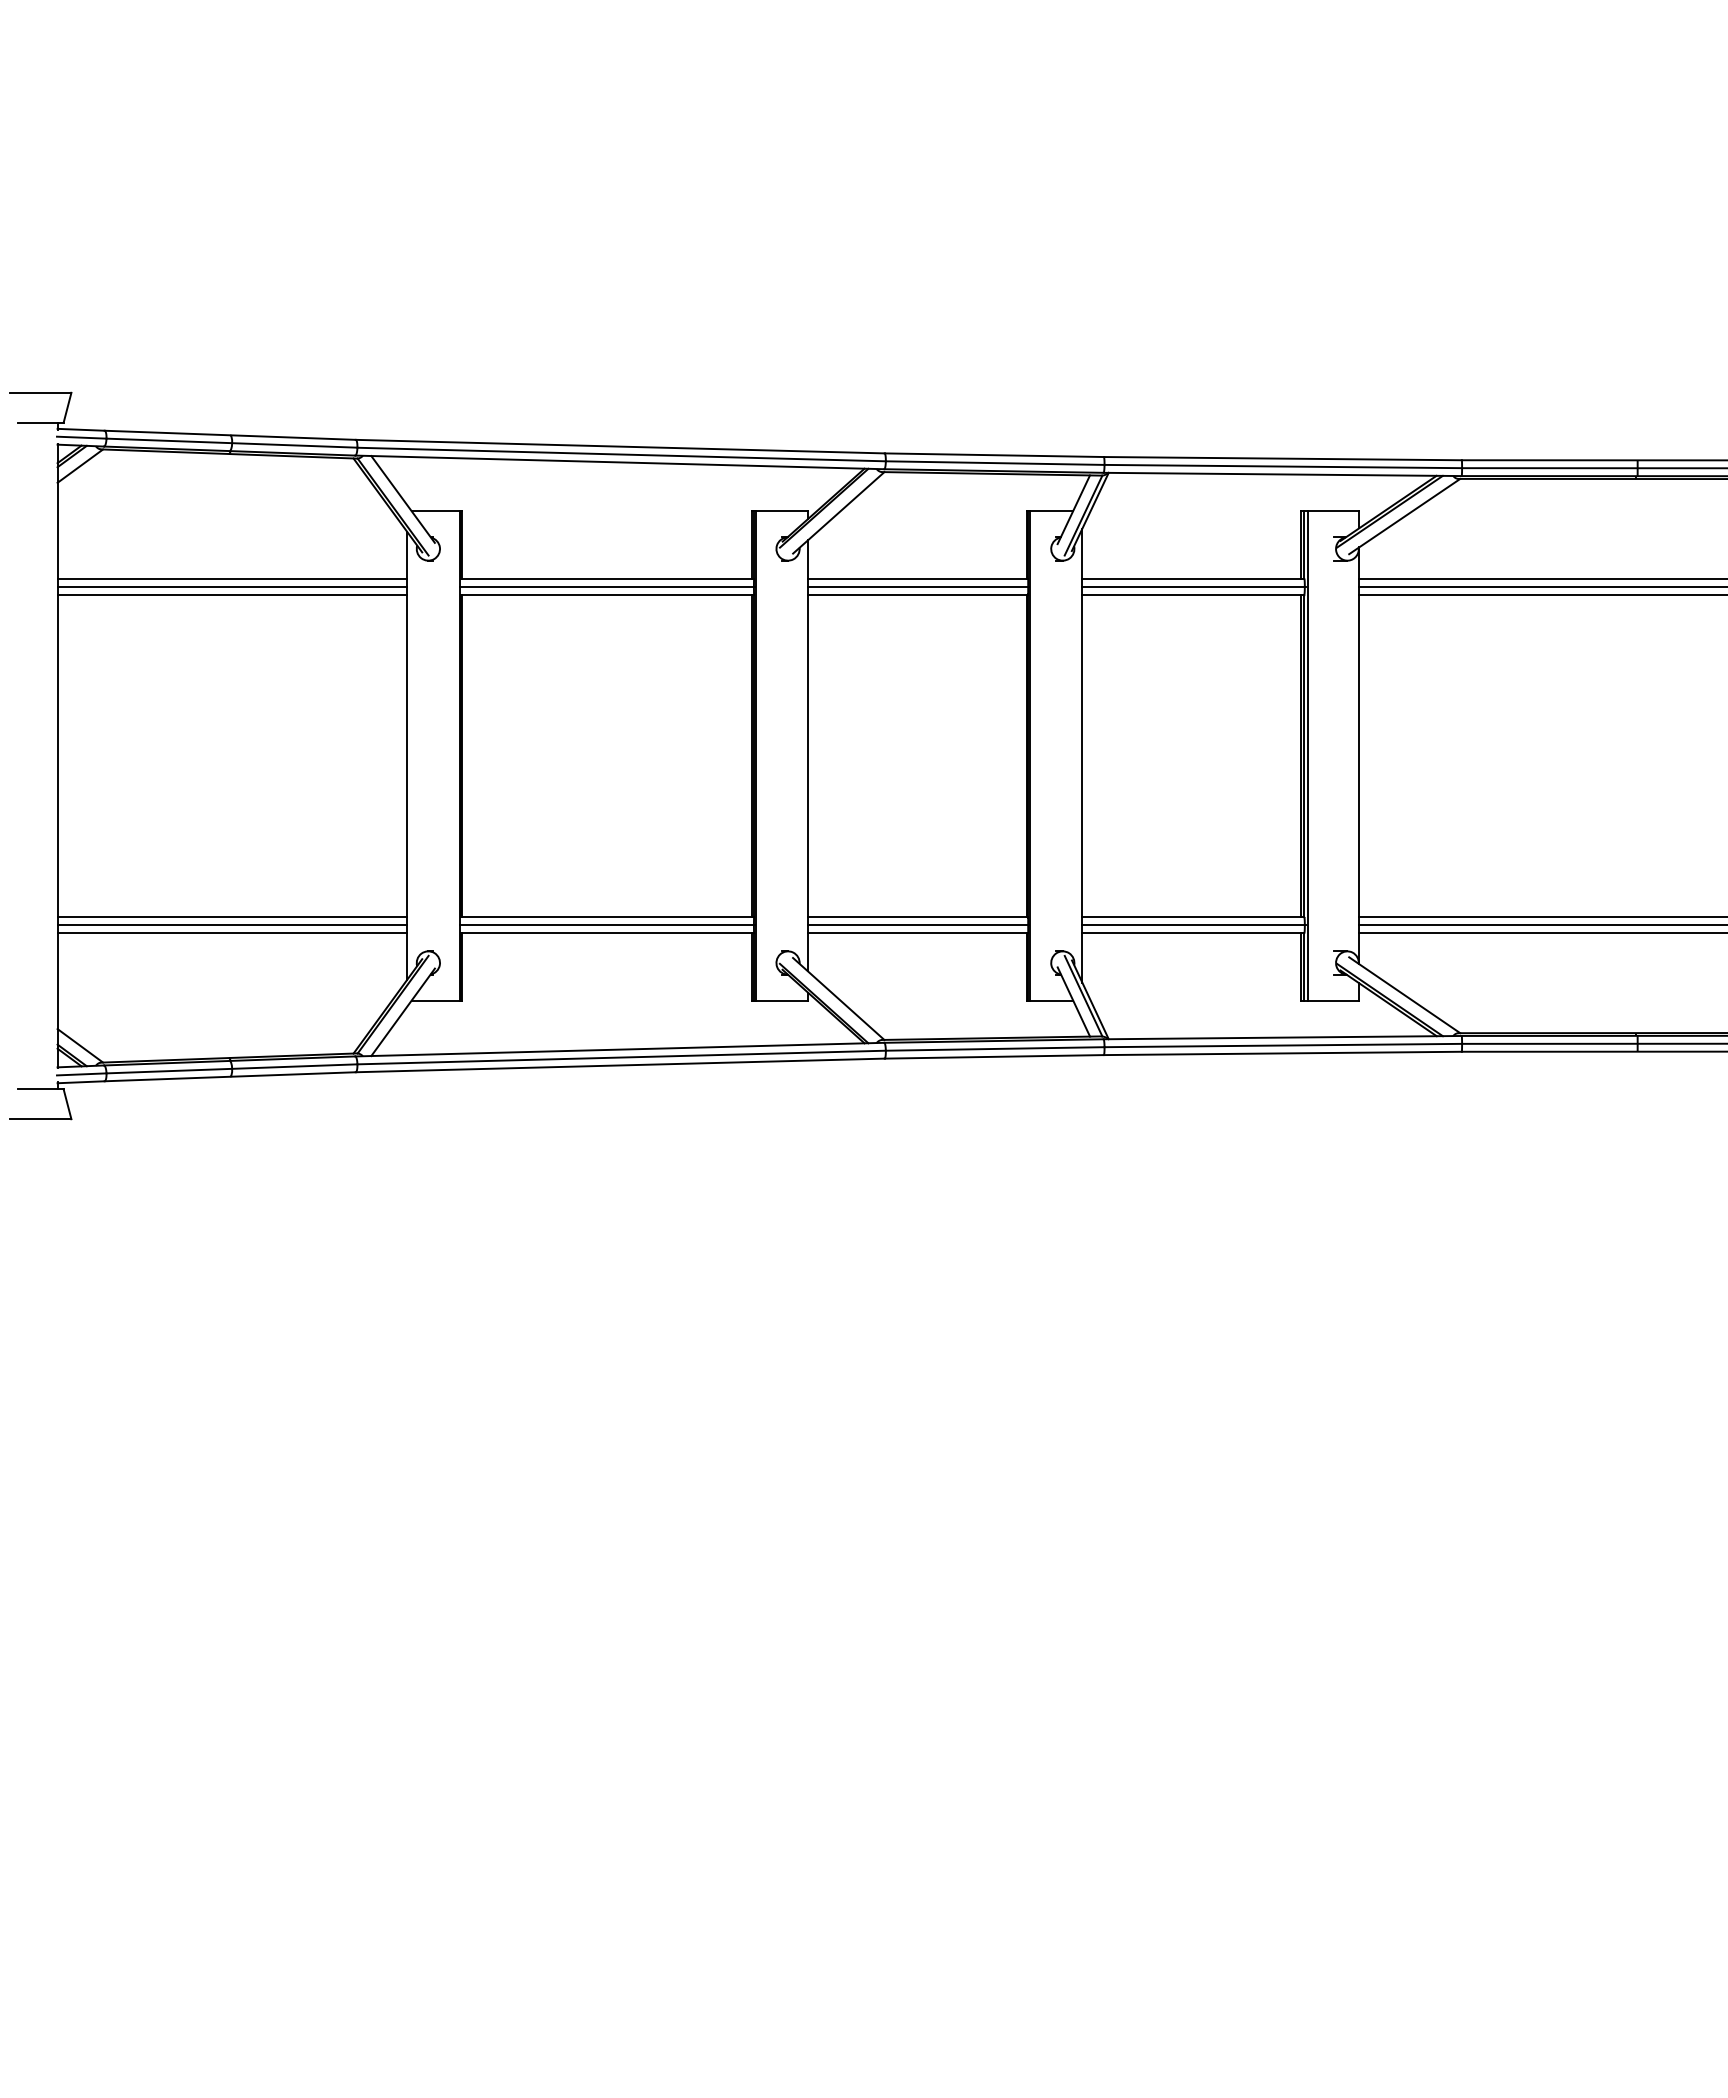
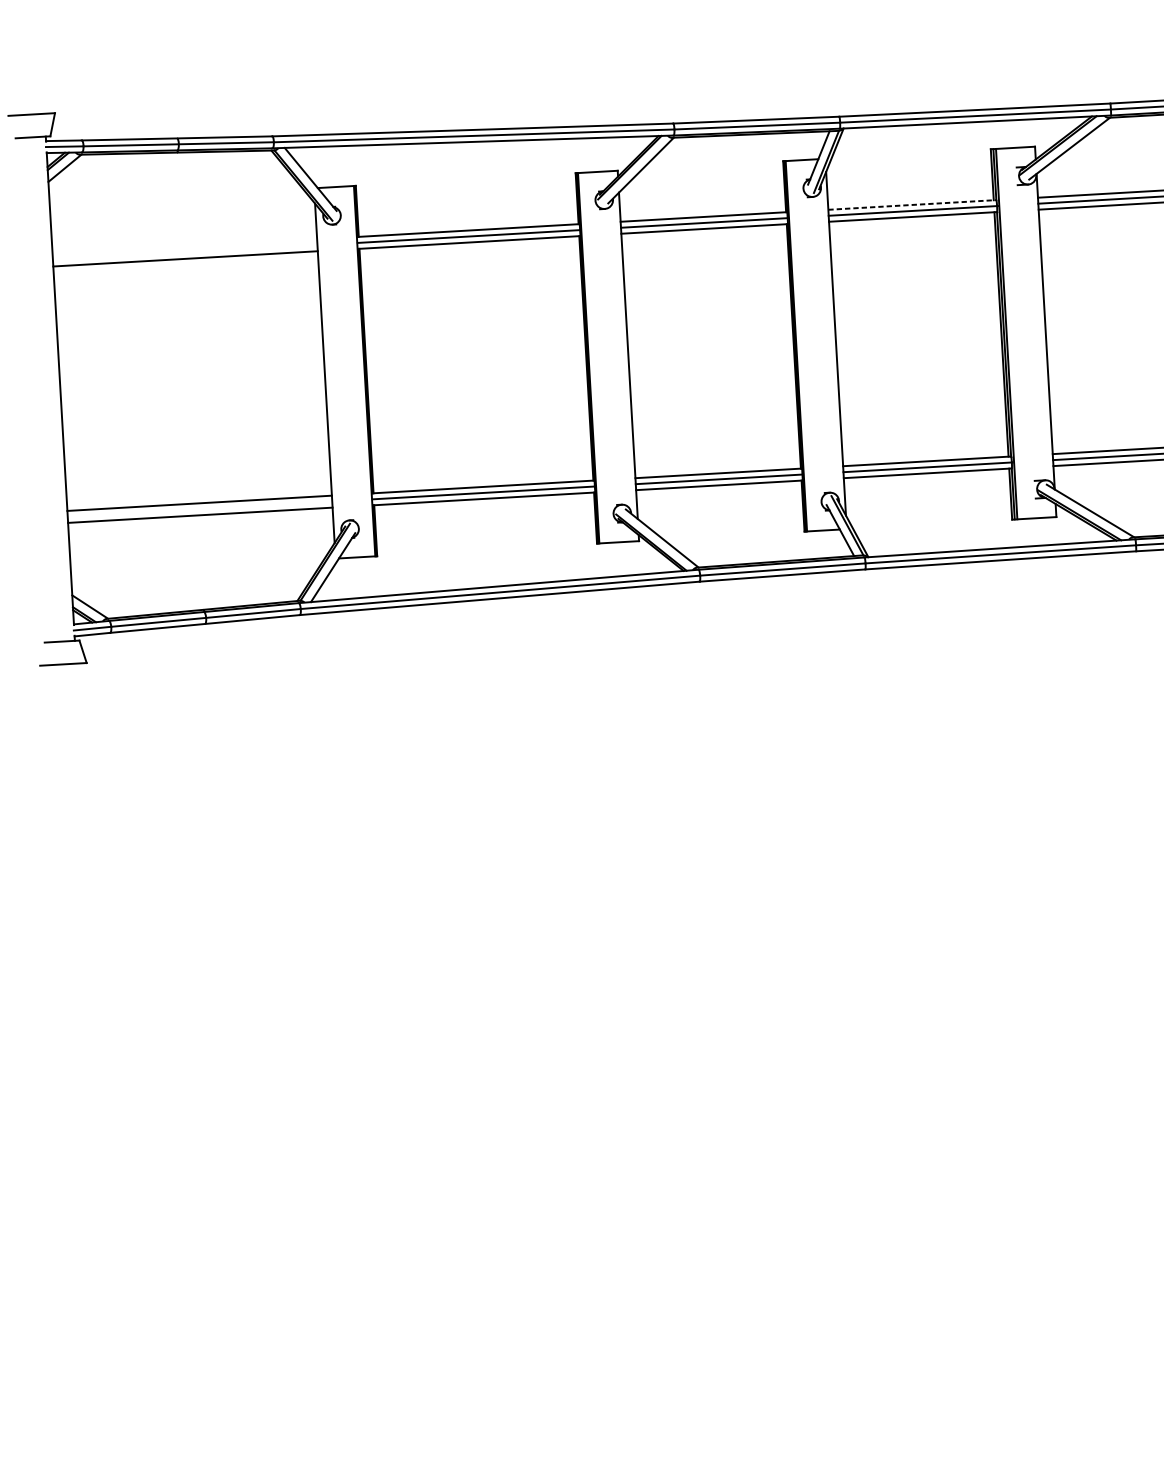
line: (232, 578) -> (185, 246), removed
line: (1193, 578) -> (912, 204), solid -> dashed
line: (232, 586) -> (185, 252), removed
line: (232, 925) -> (200, 509), removed

